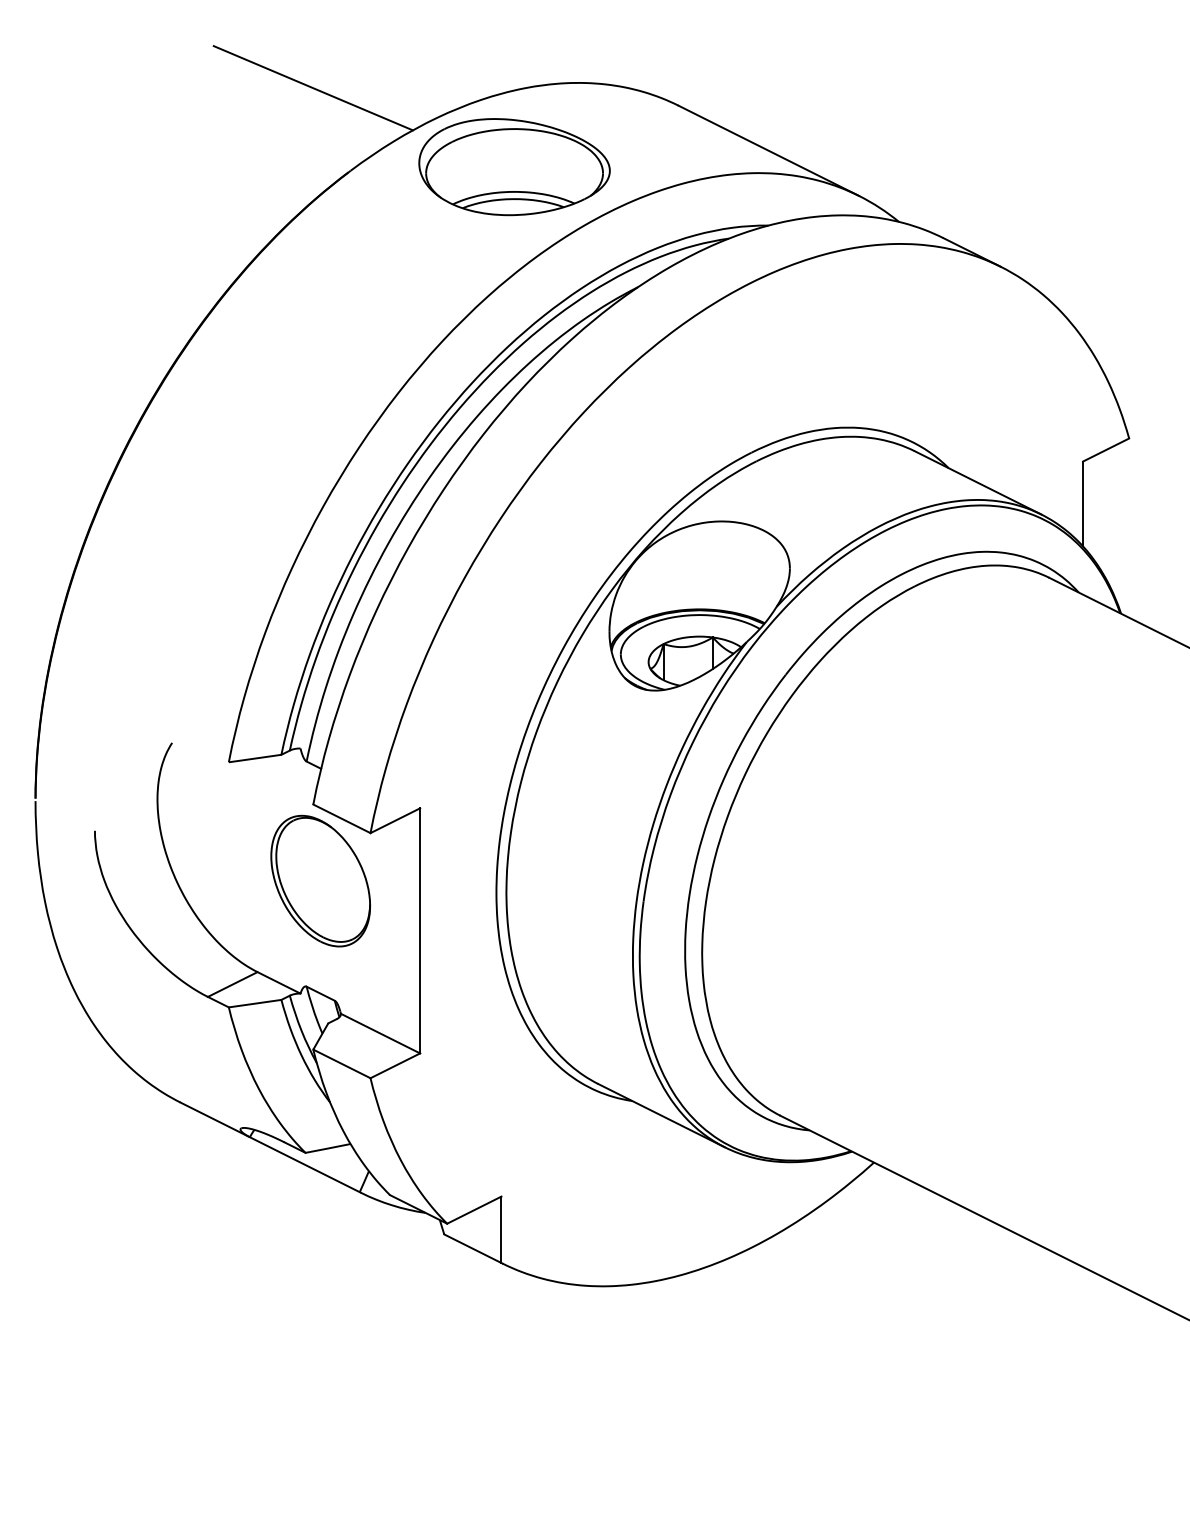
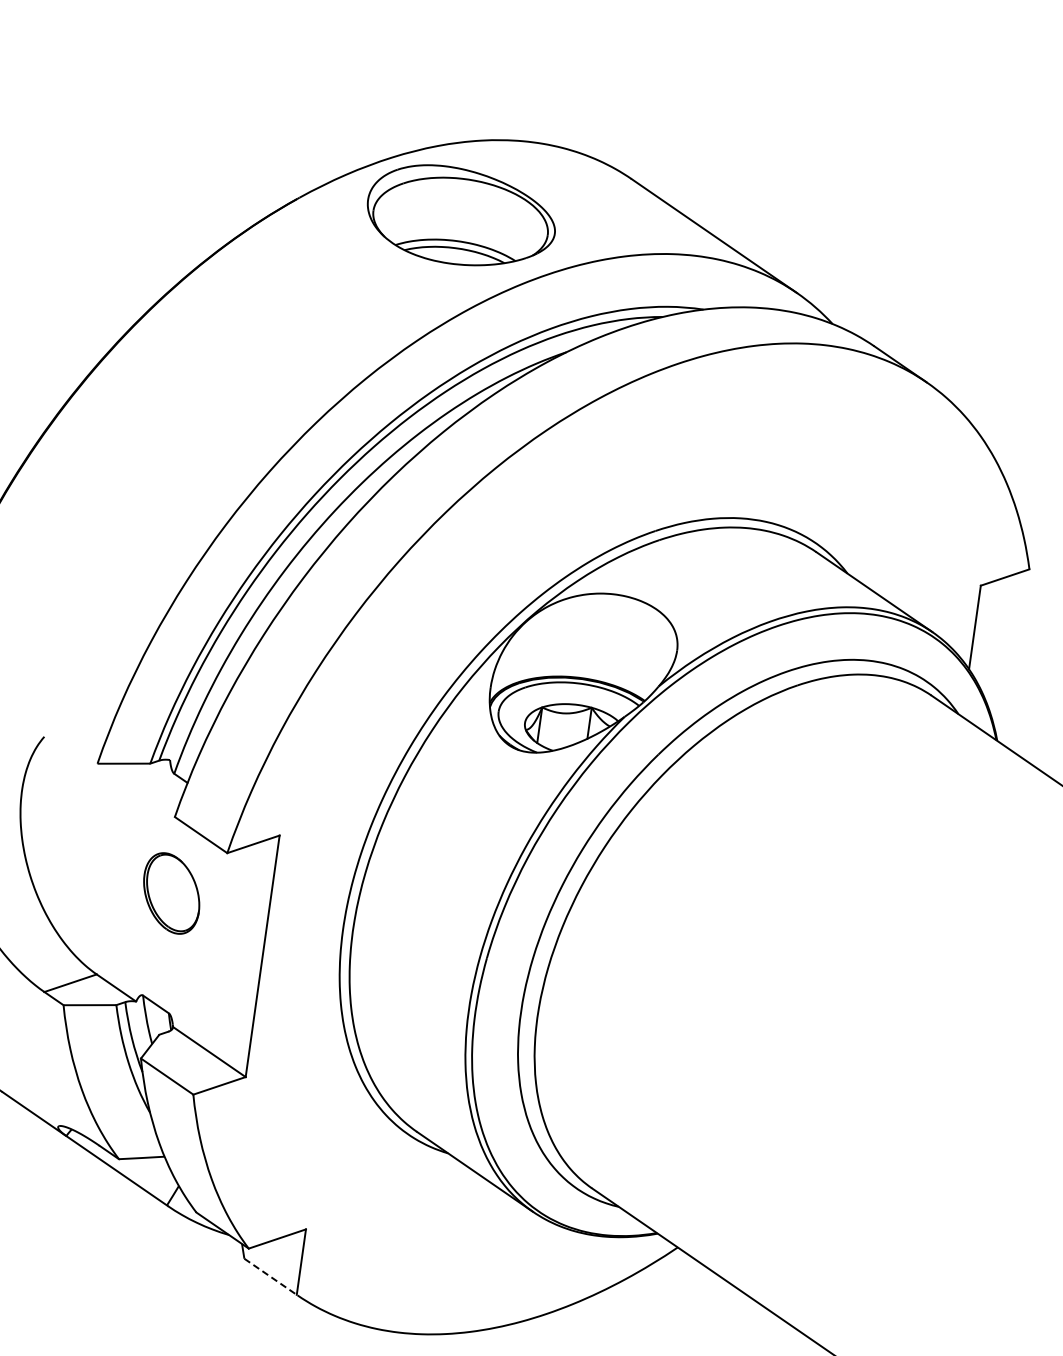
line: (312, 88) -> (273, 111), removed
part: (320, 880) -> (171, 892), size x0.6
line: (473, 1248) -> (271, 1276), solid -> dashed

